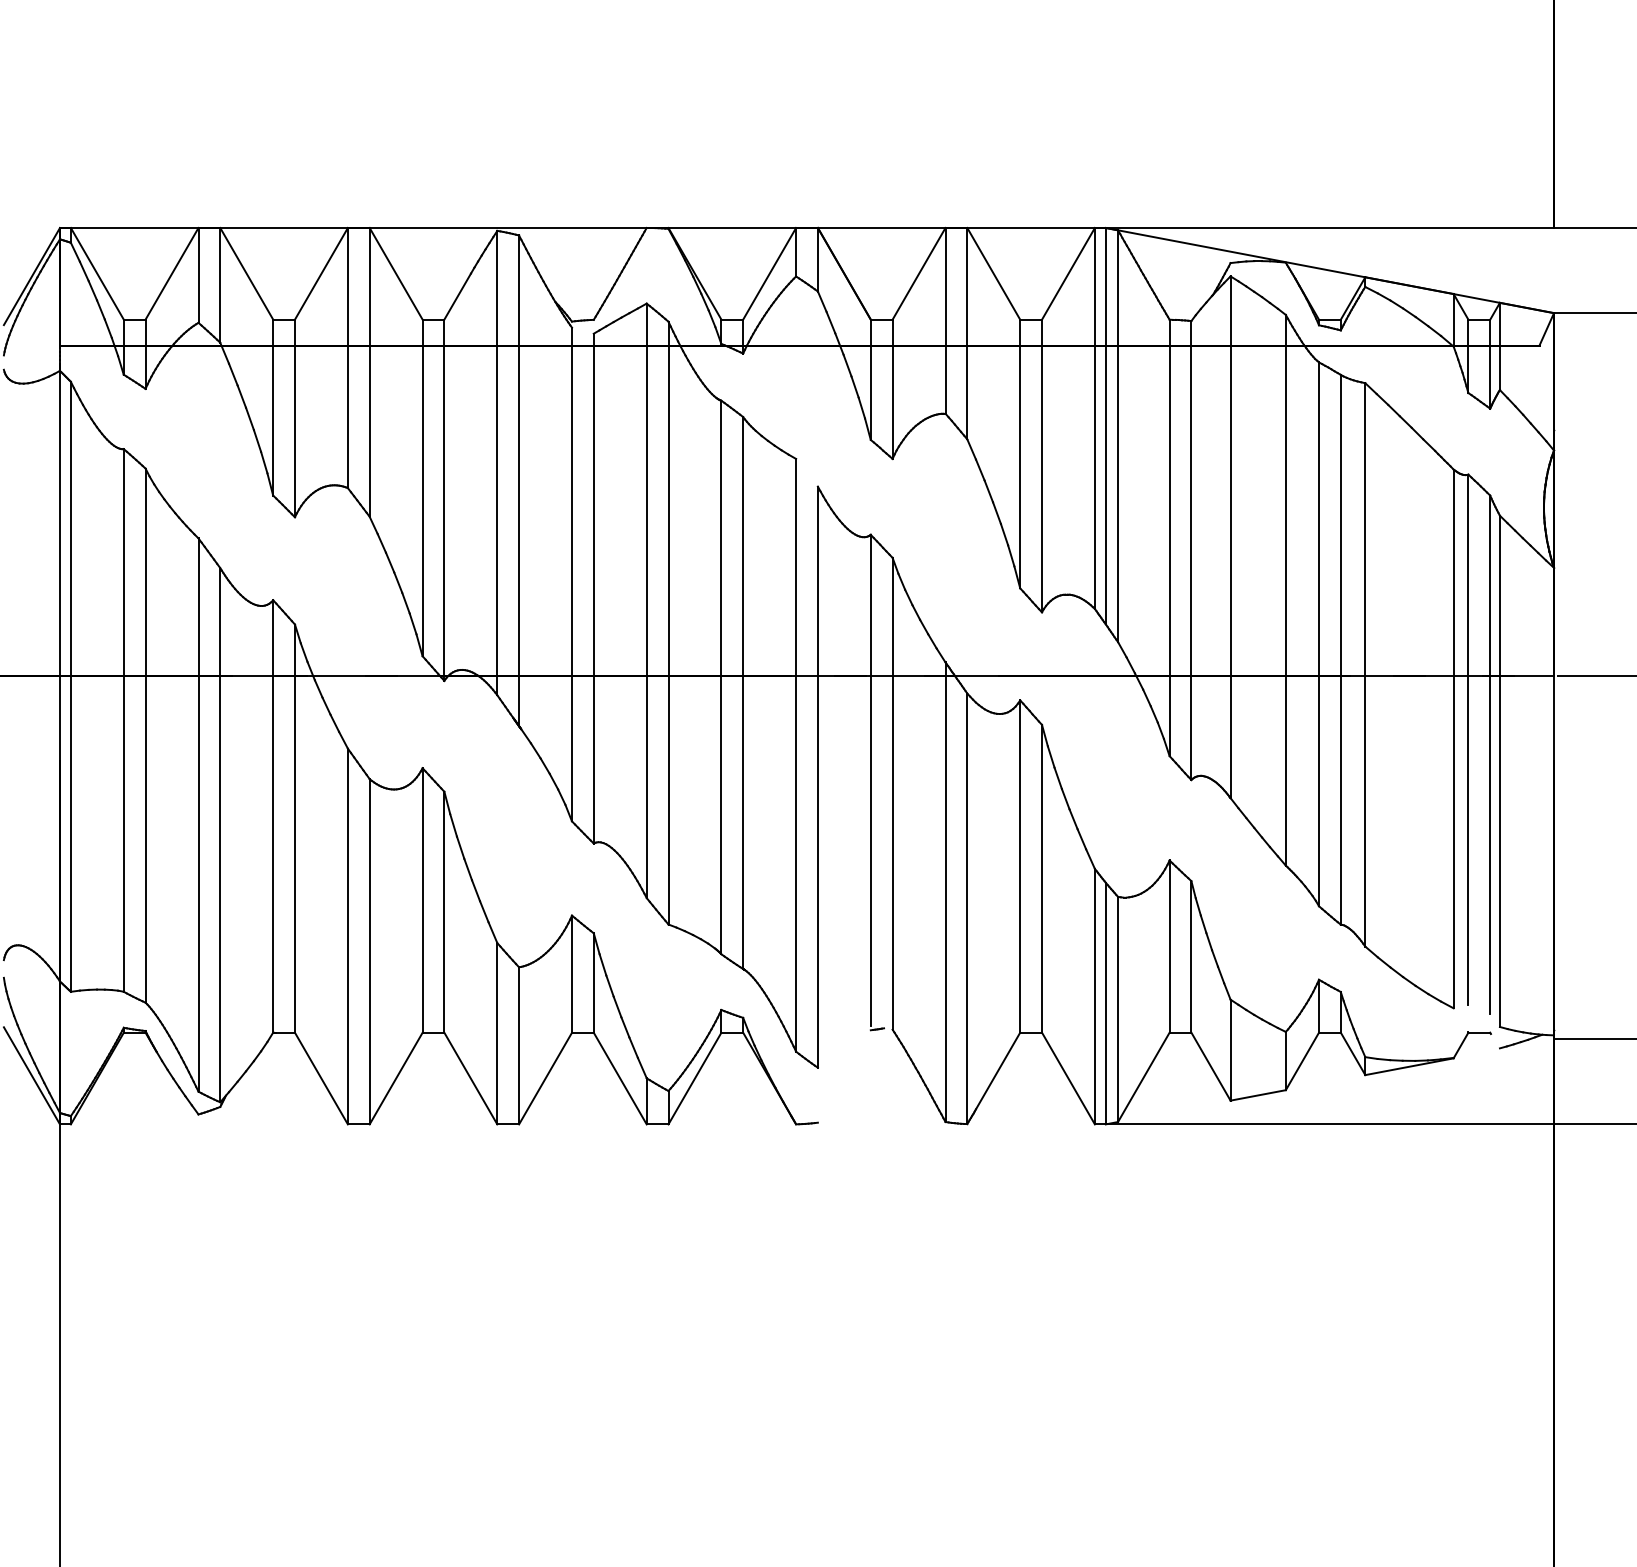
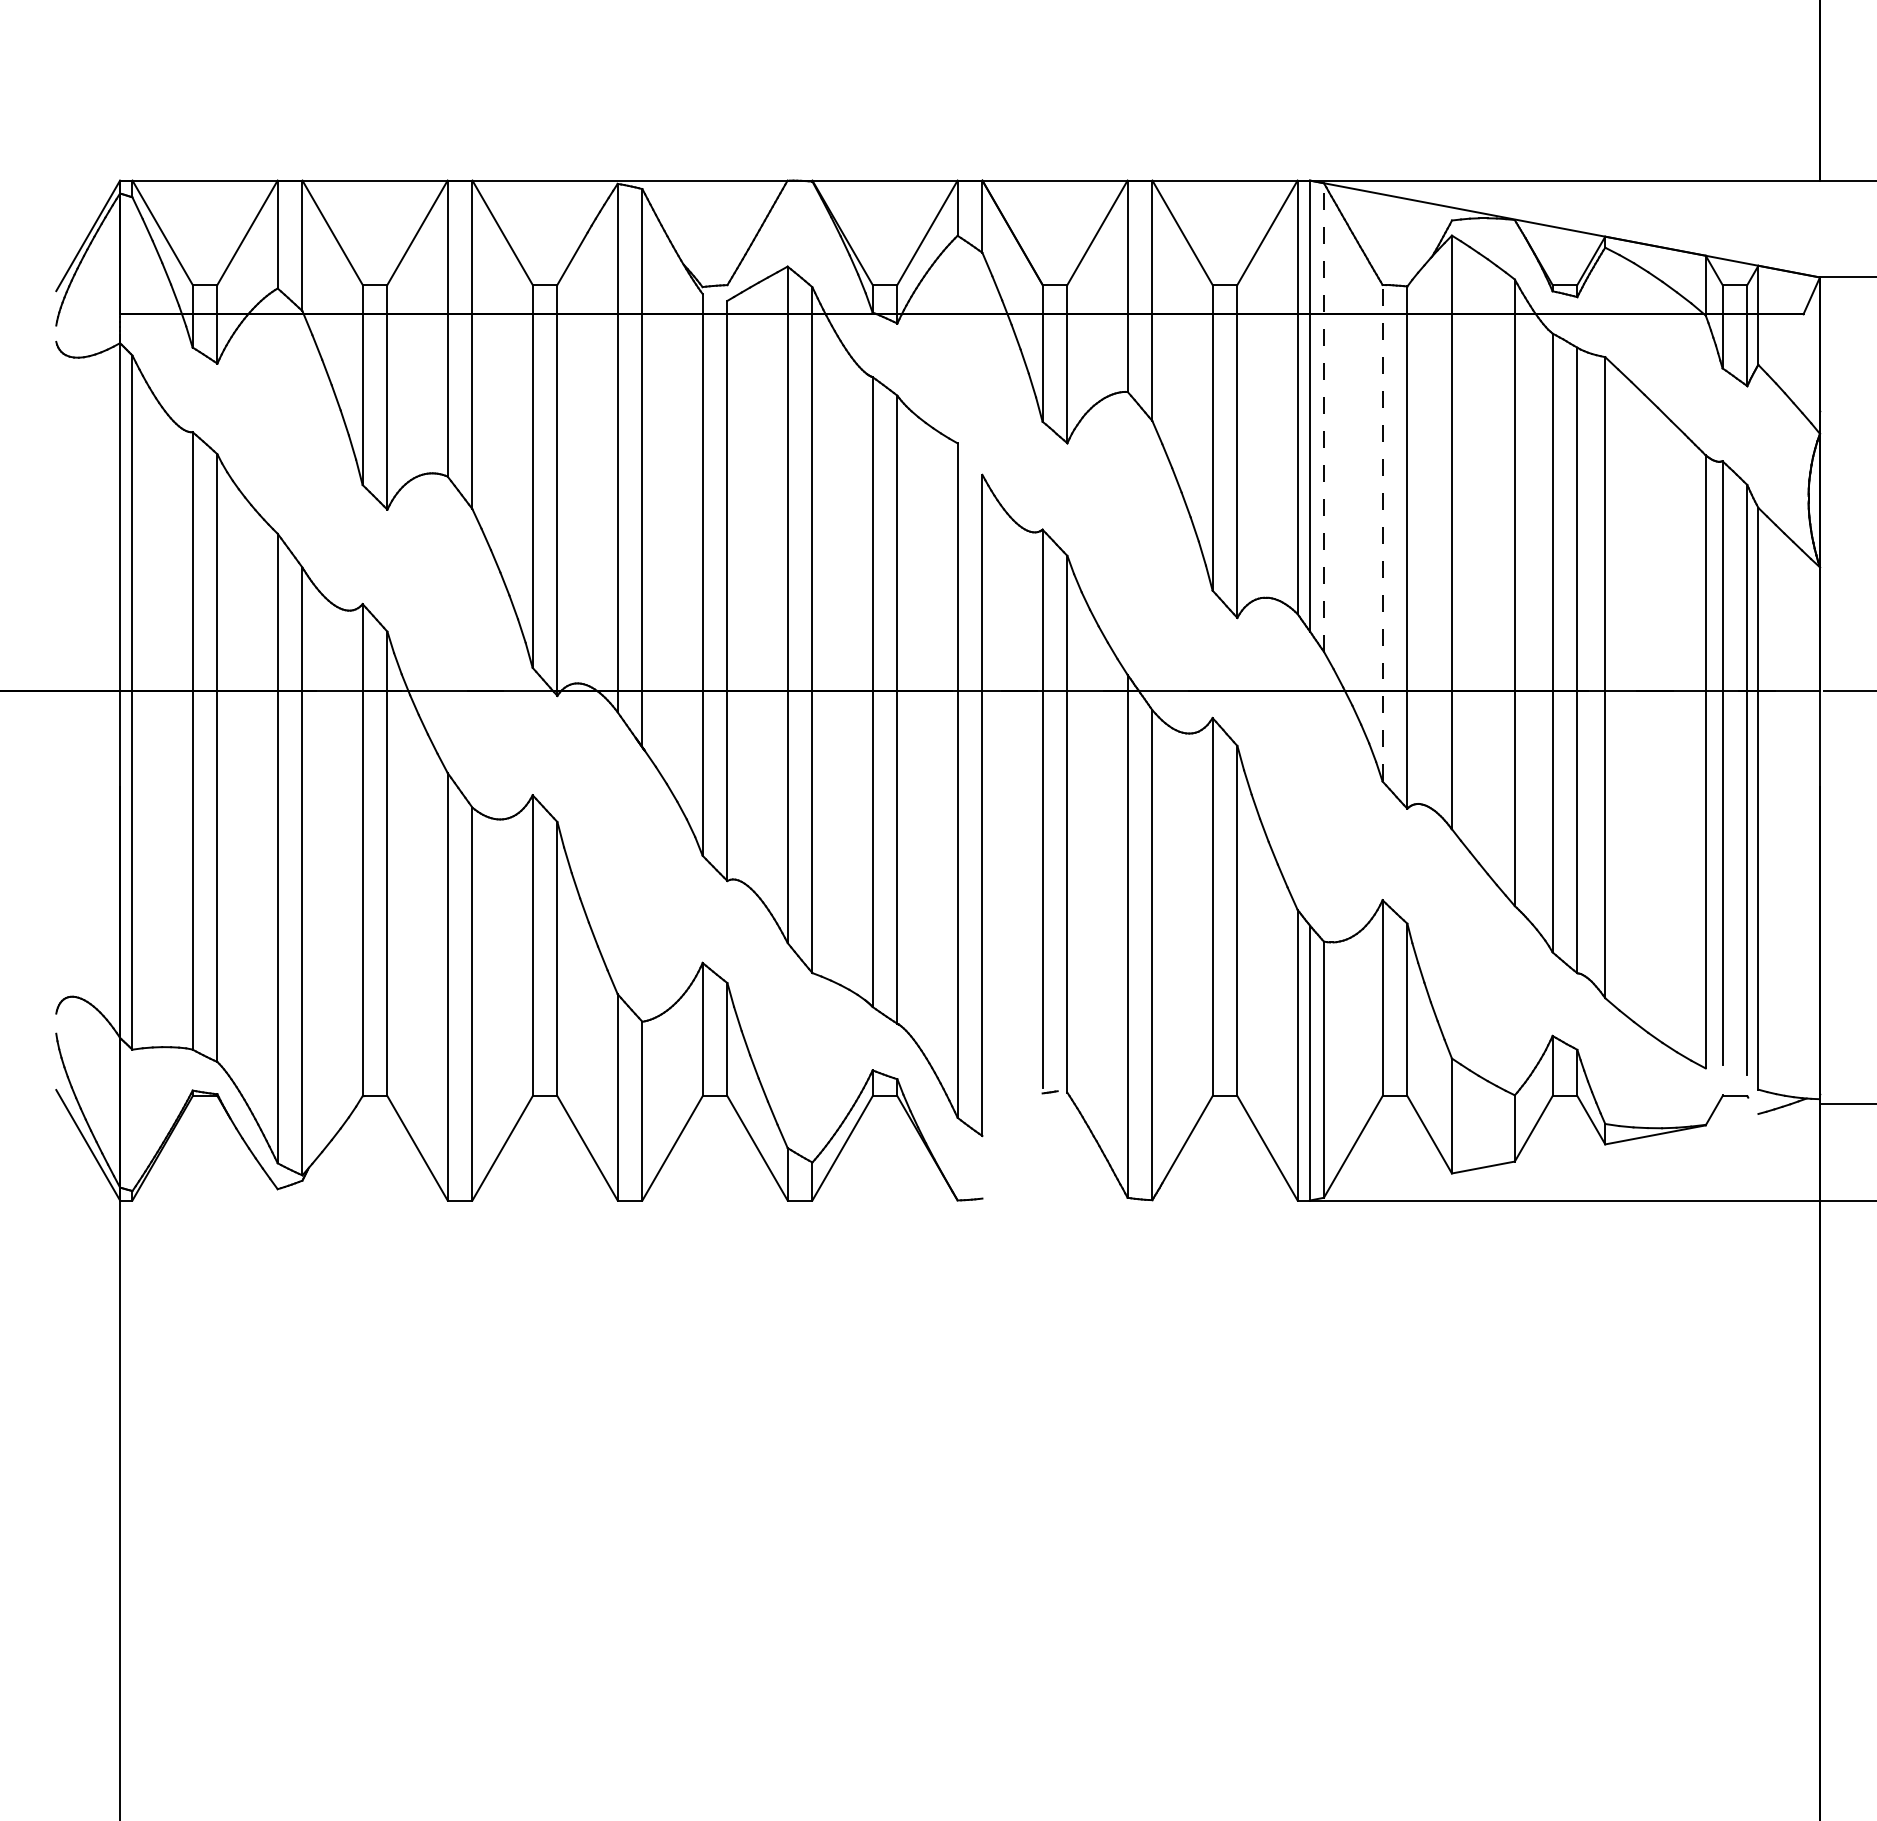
line: (1117, 436) -> (1323, 417), solid -> dashed
line: (1169, 537) -> (1382, 532), solid -> dashed

